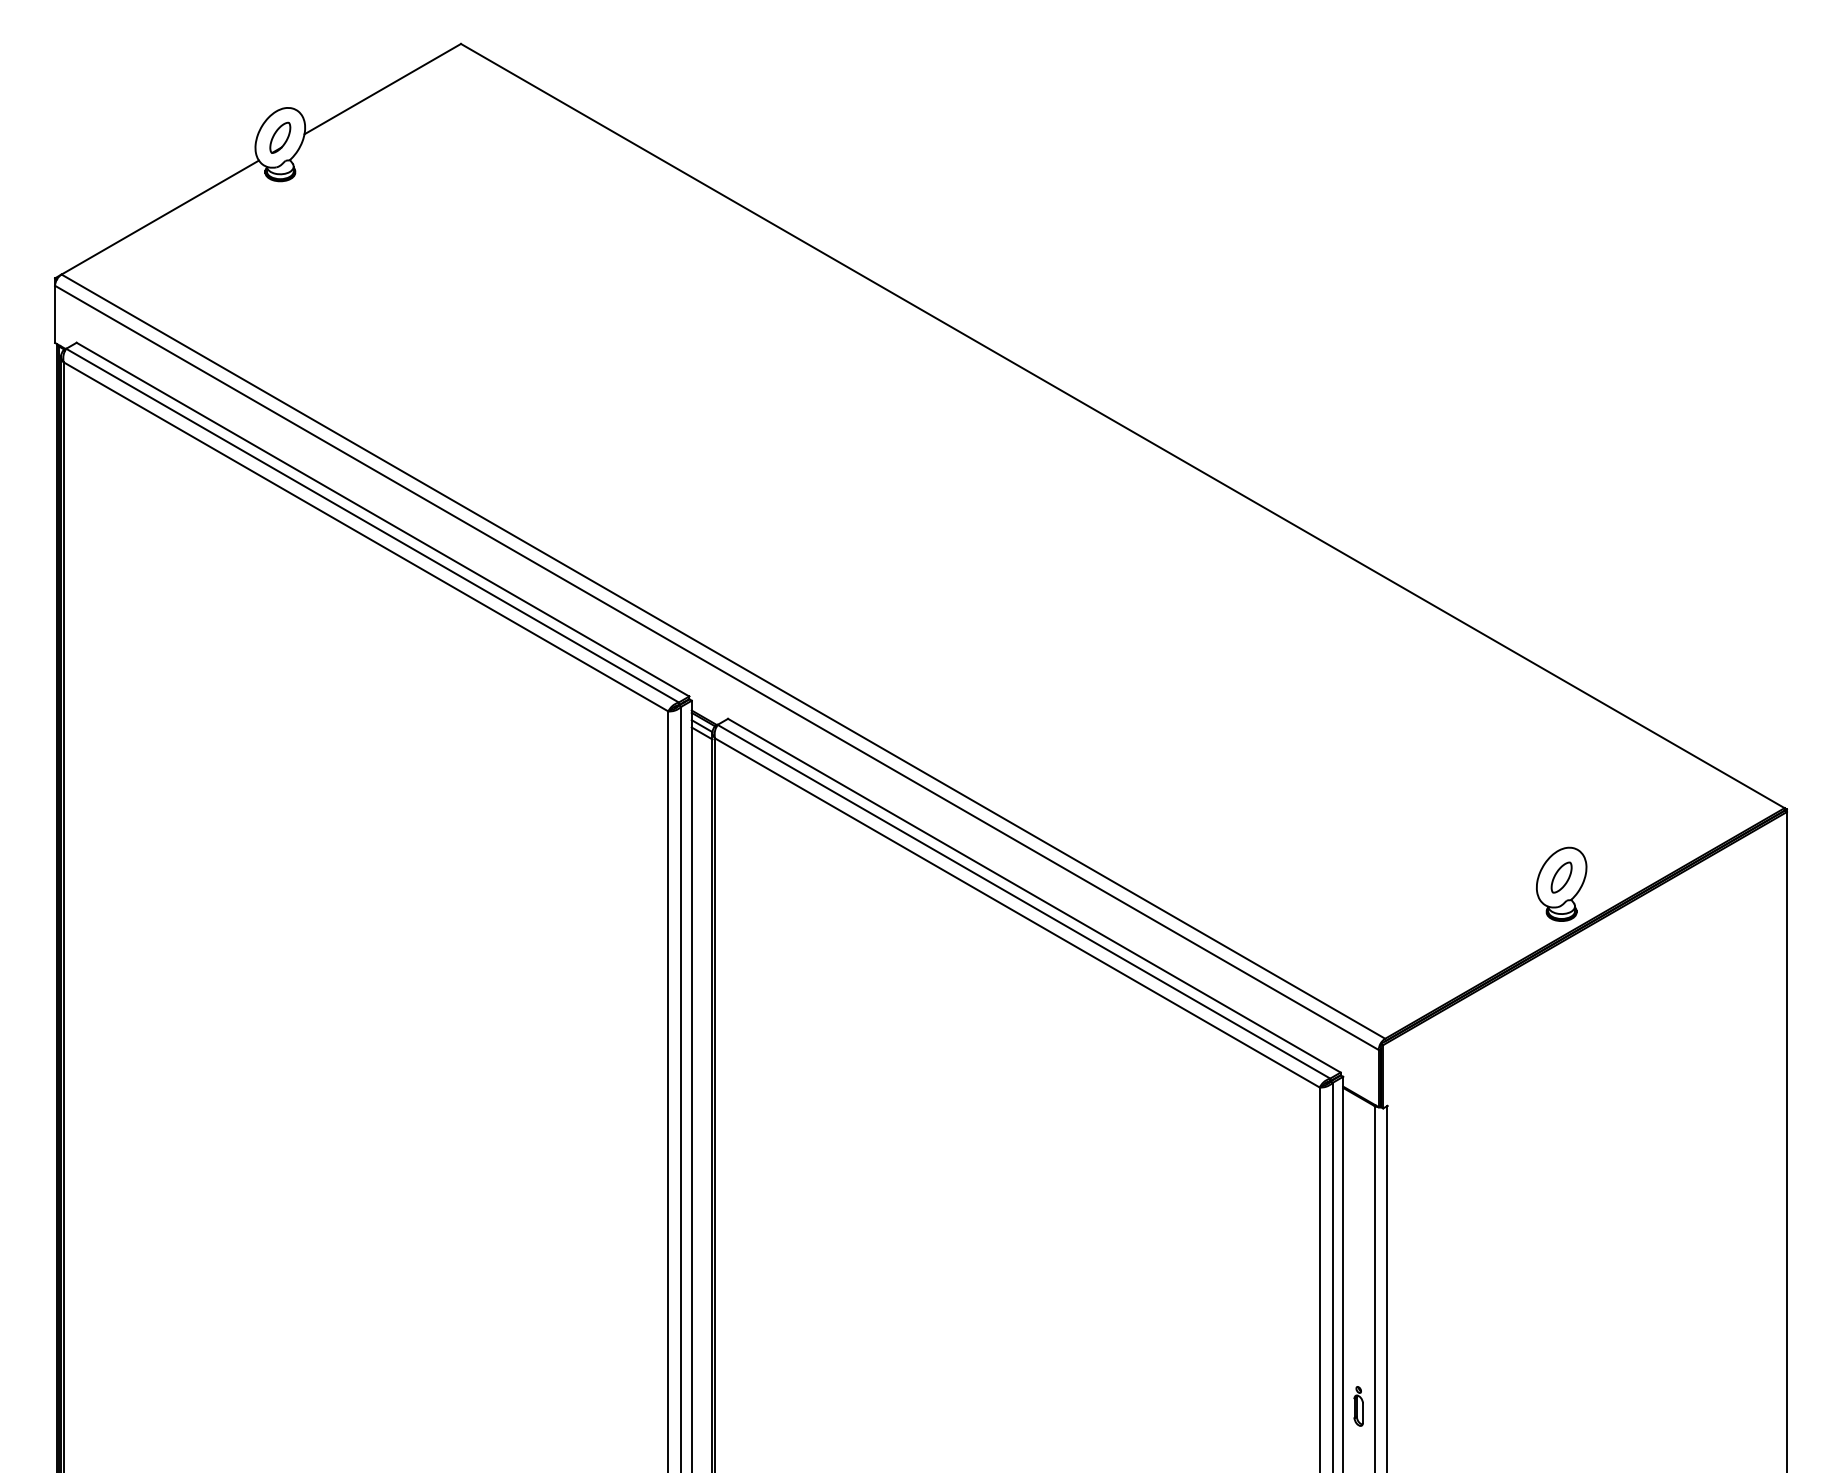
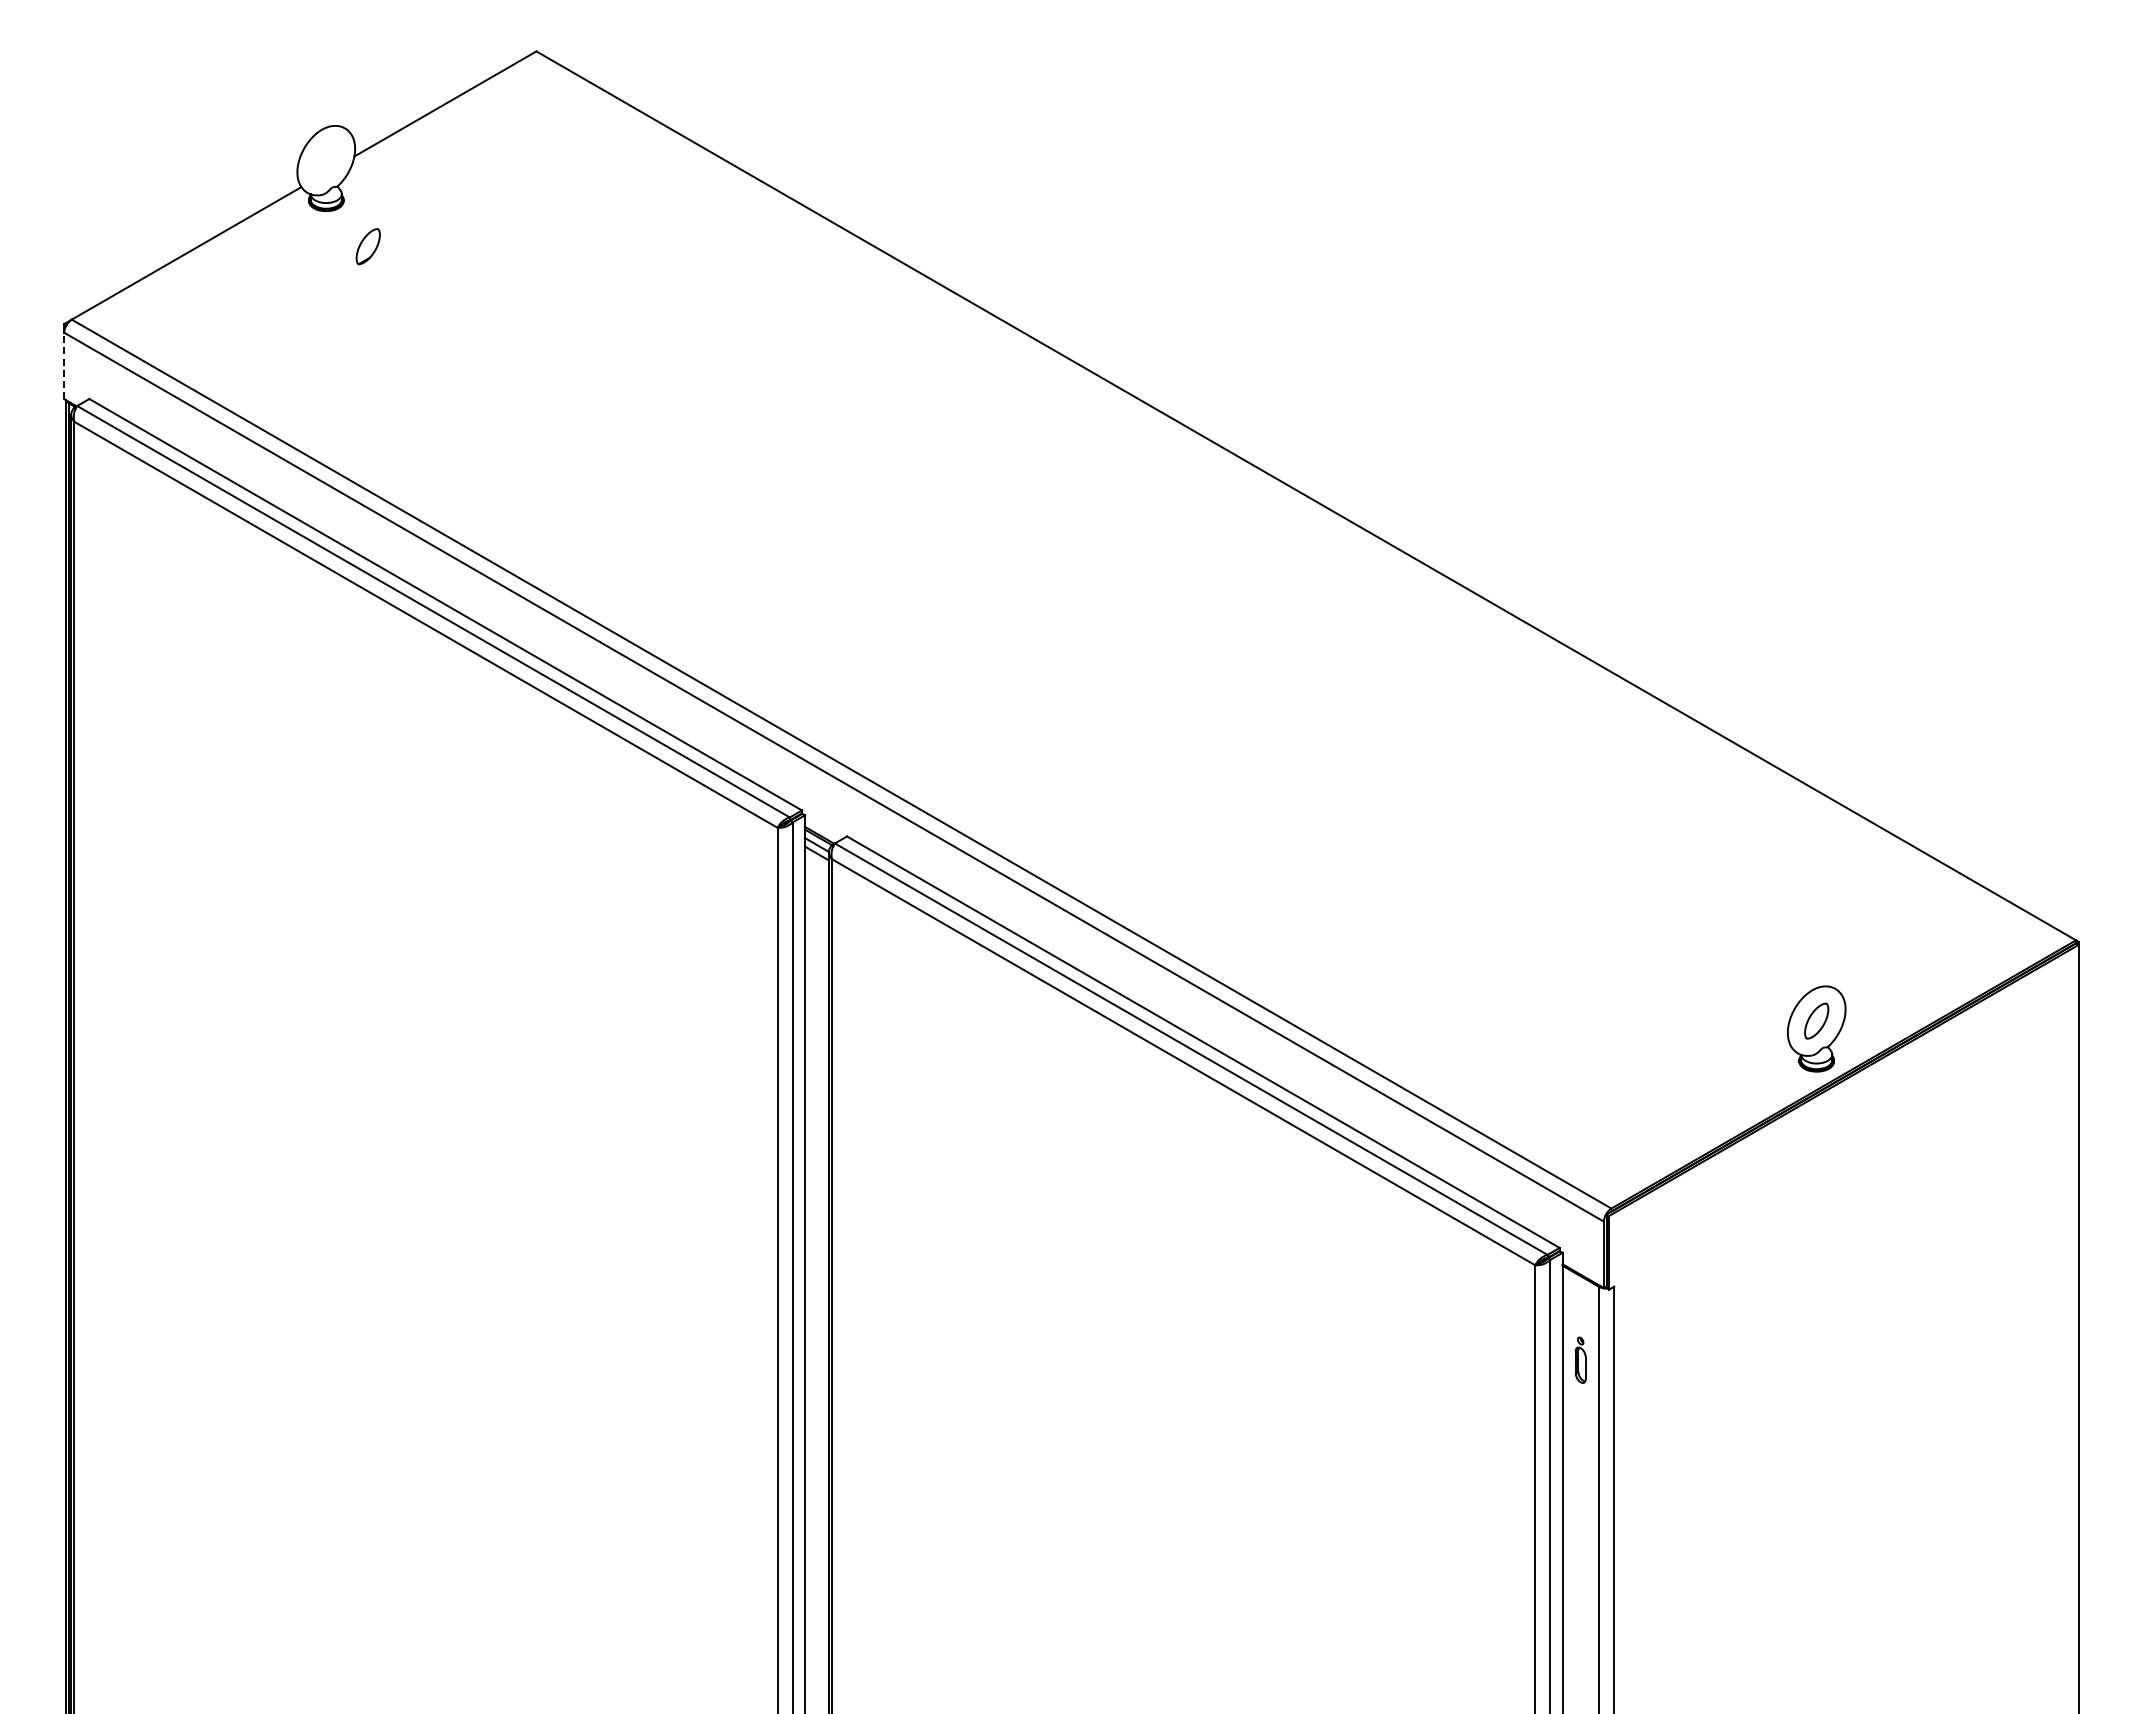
part: (279, 137) -> (367, 246), moved
line: (55, 313) -> (64, 365), solid -> dashed
part: (1358, 1405) -> (1580, 1359), moved

